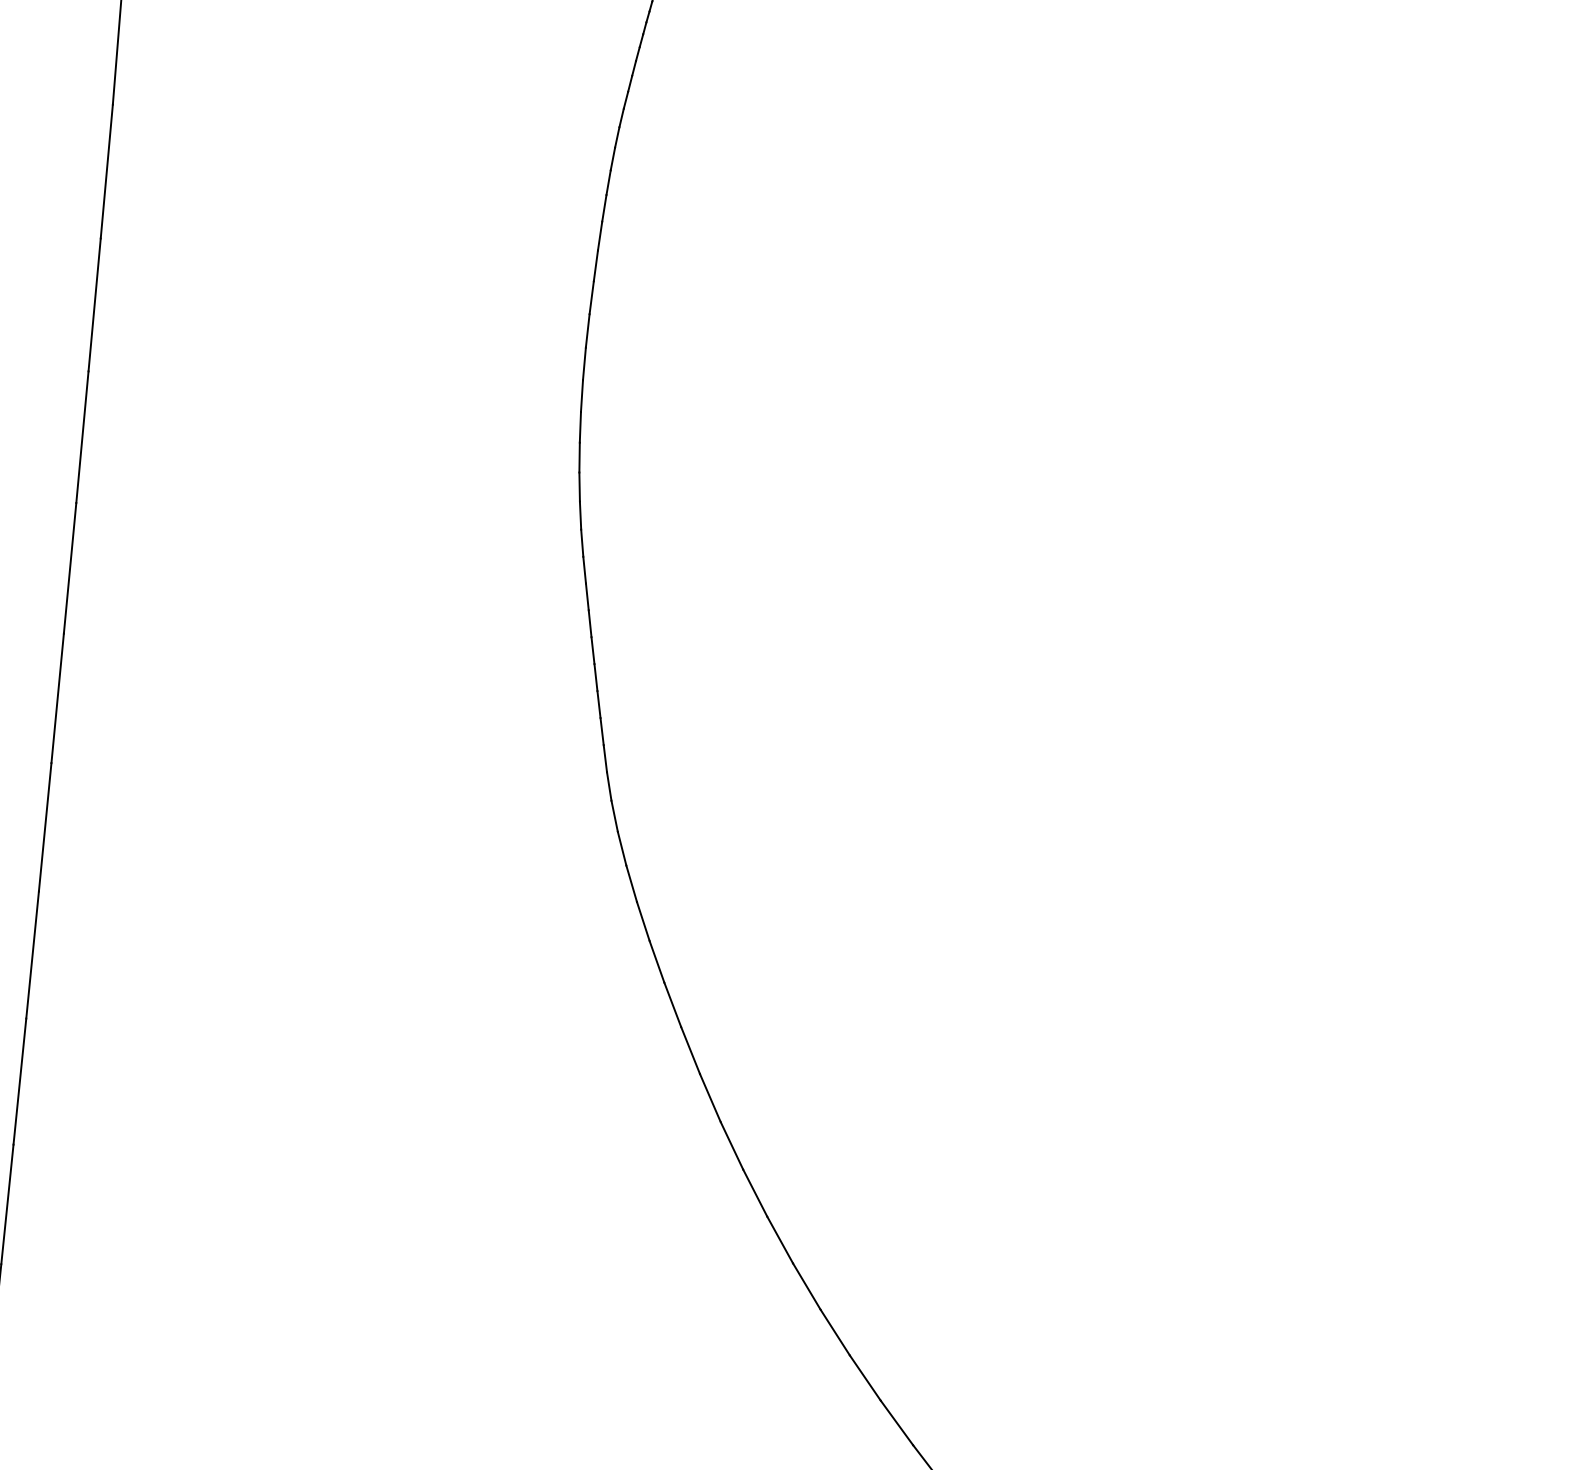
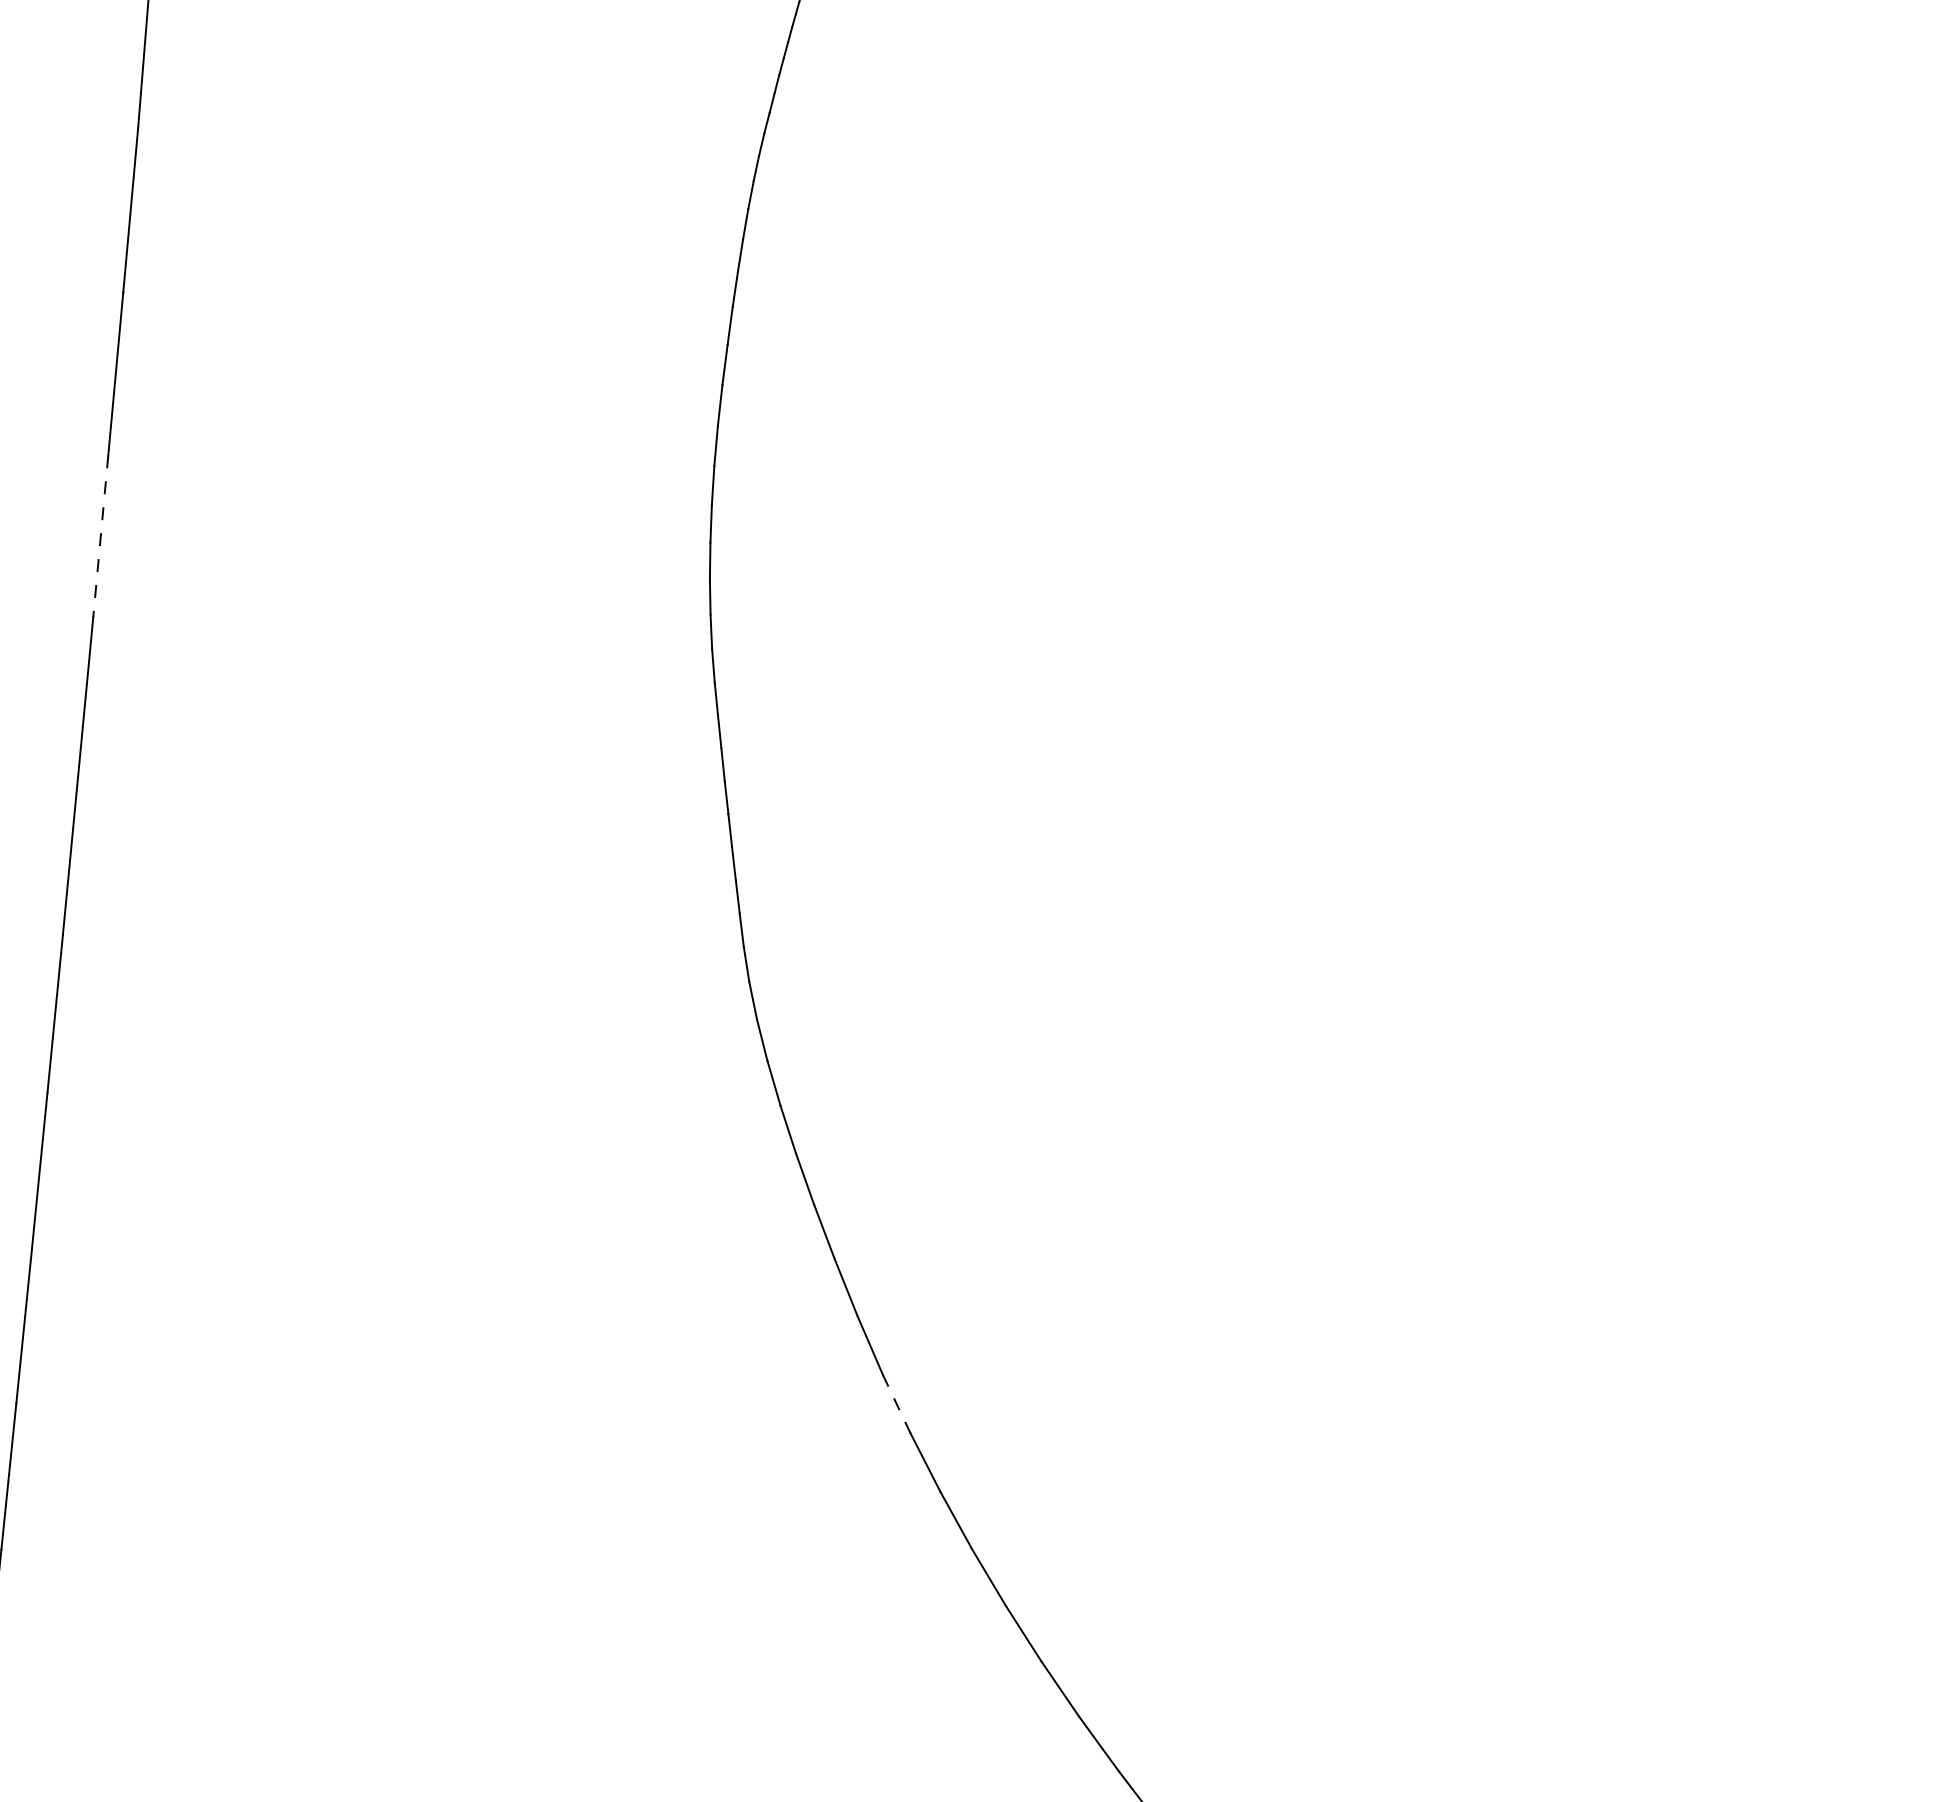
line: (82, 437) -> (100, 536), solid -> dashed
line: (731, 1145) -> (896, 1404), solid -> dashed

